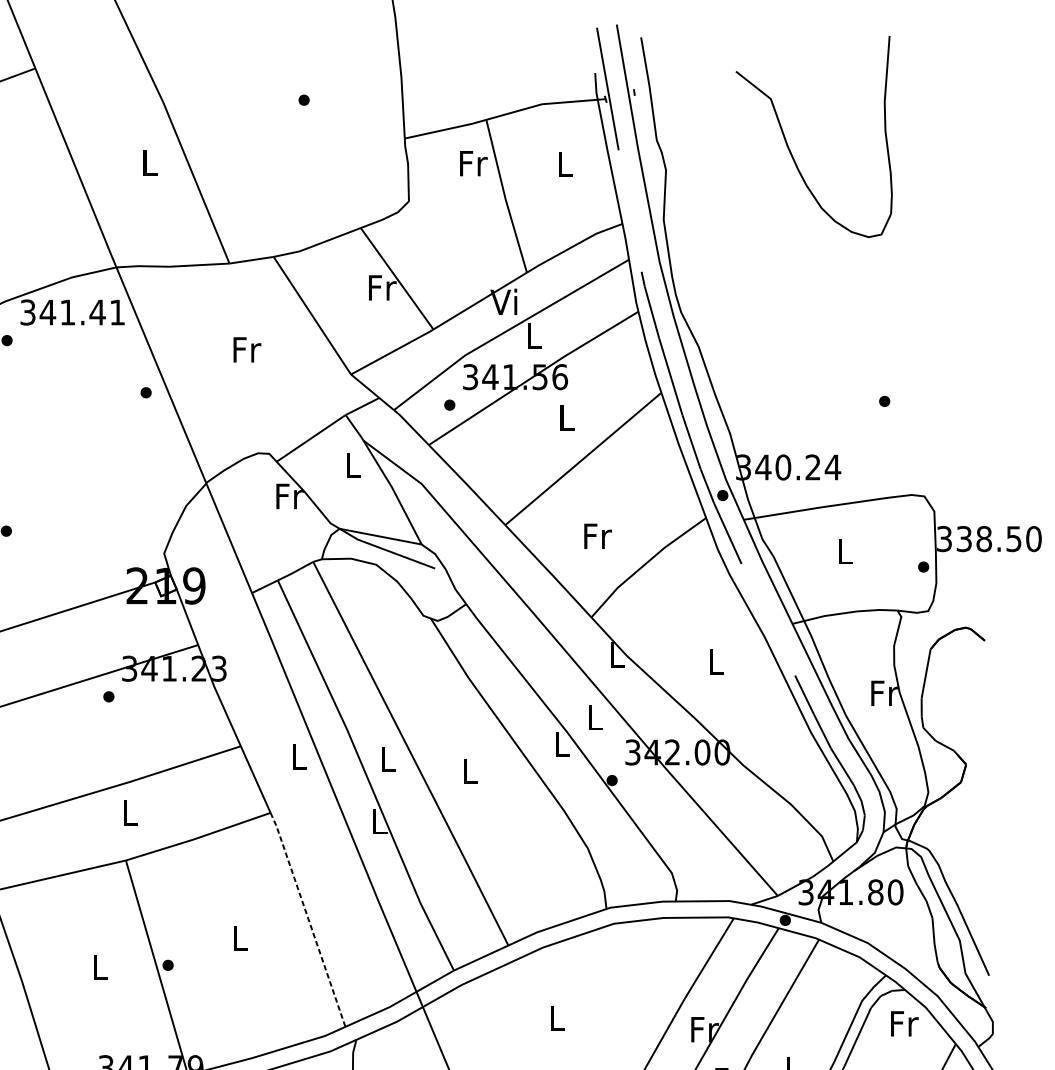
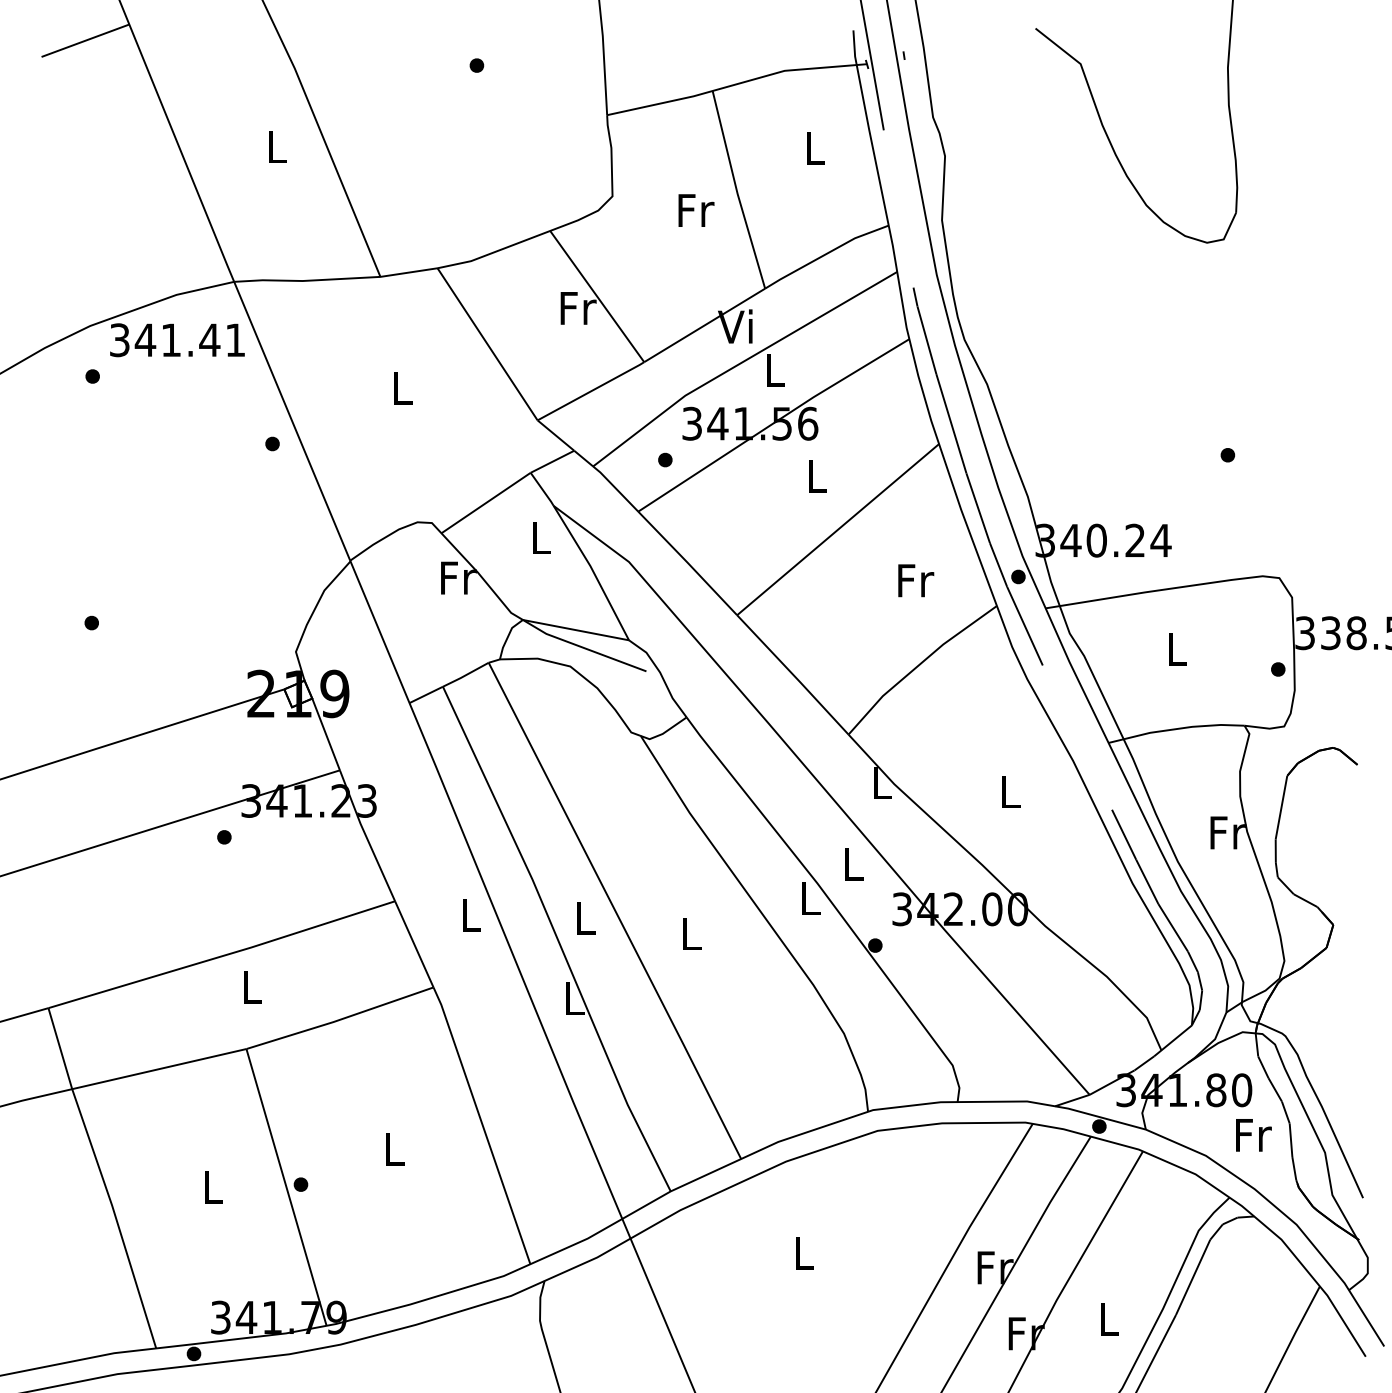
text: (473, 163) -> (696, 210), moved
text: (247, 349) -> (403, 388), Fr -> L
text: (598, 536) -> (916, 580), moved
line: (308, 918) -> (482, 1124), dashed -> solid
text: (904, 1023) -> (1253, 1135), moved

